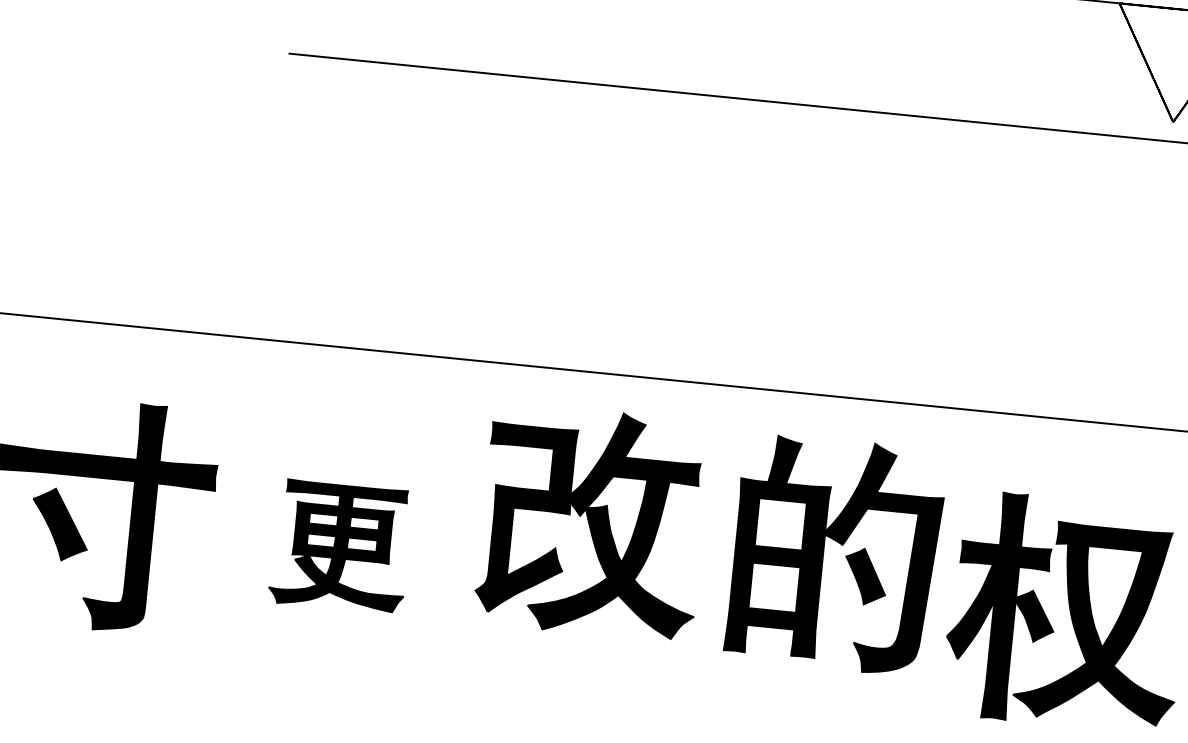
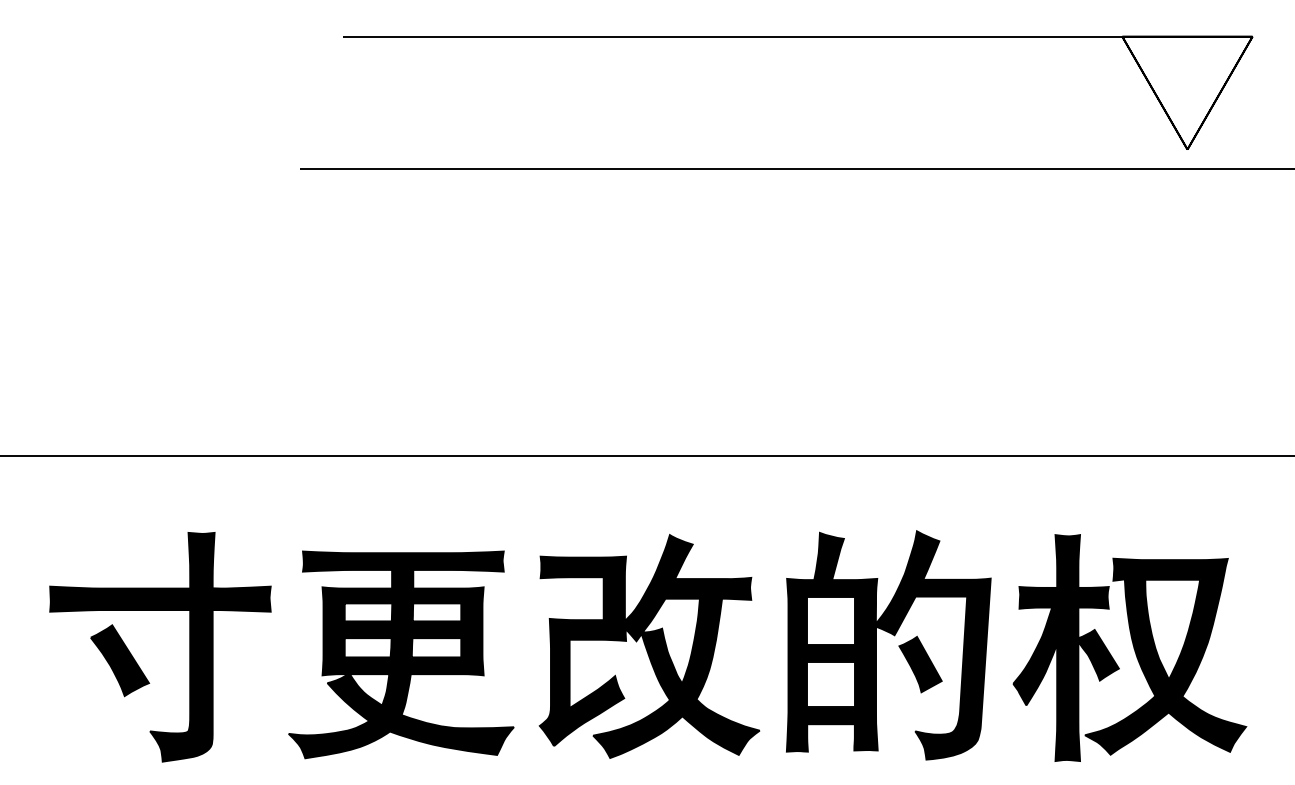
part: (592, 522) -> (649, 646), moved
part: (340, 546) -> (401, 654), size x1.67
part: (845, 555) -> (898, 645), moved

